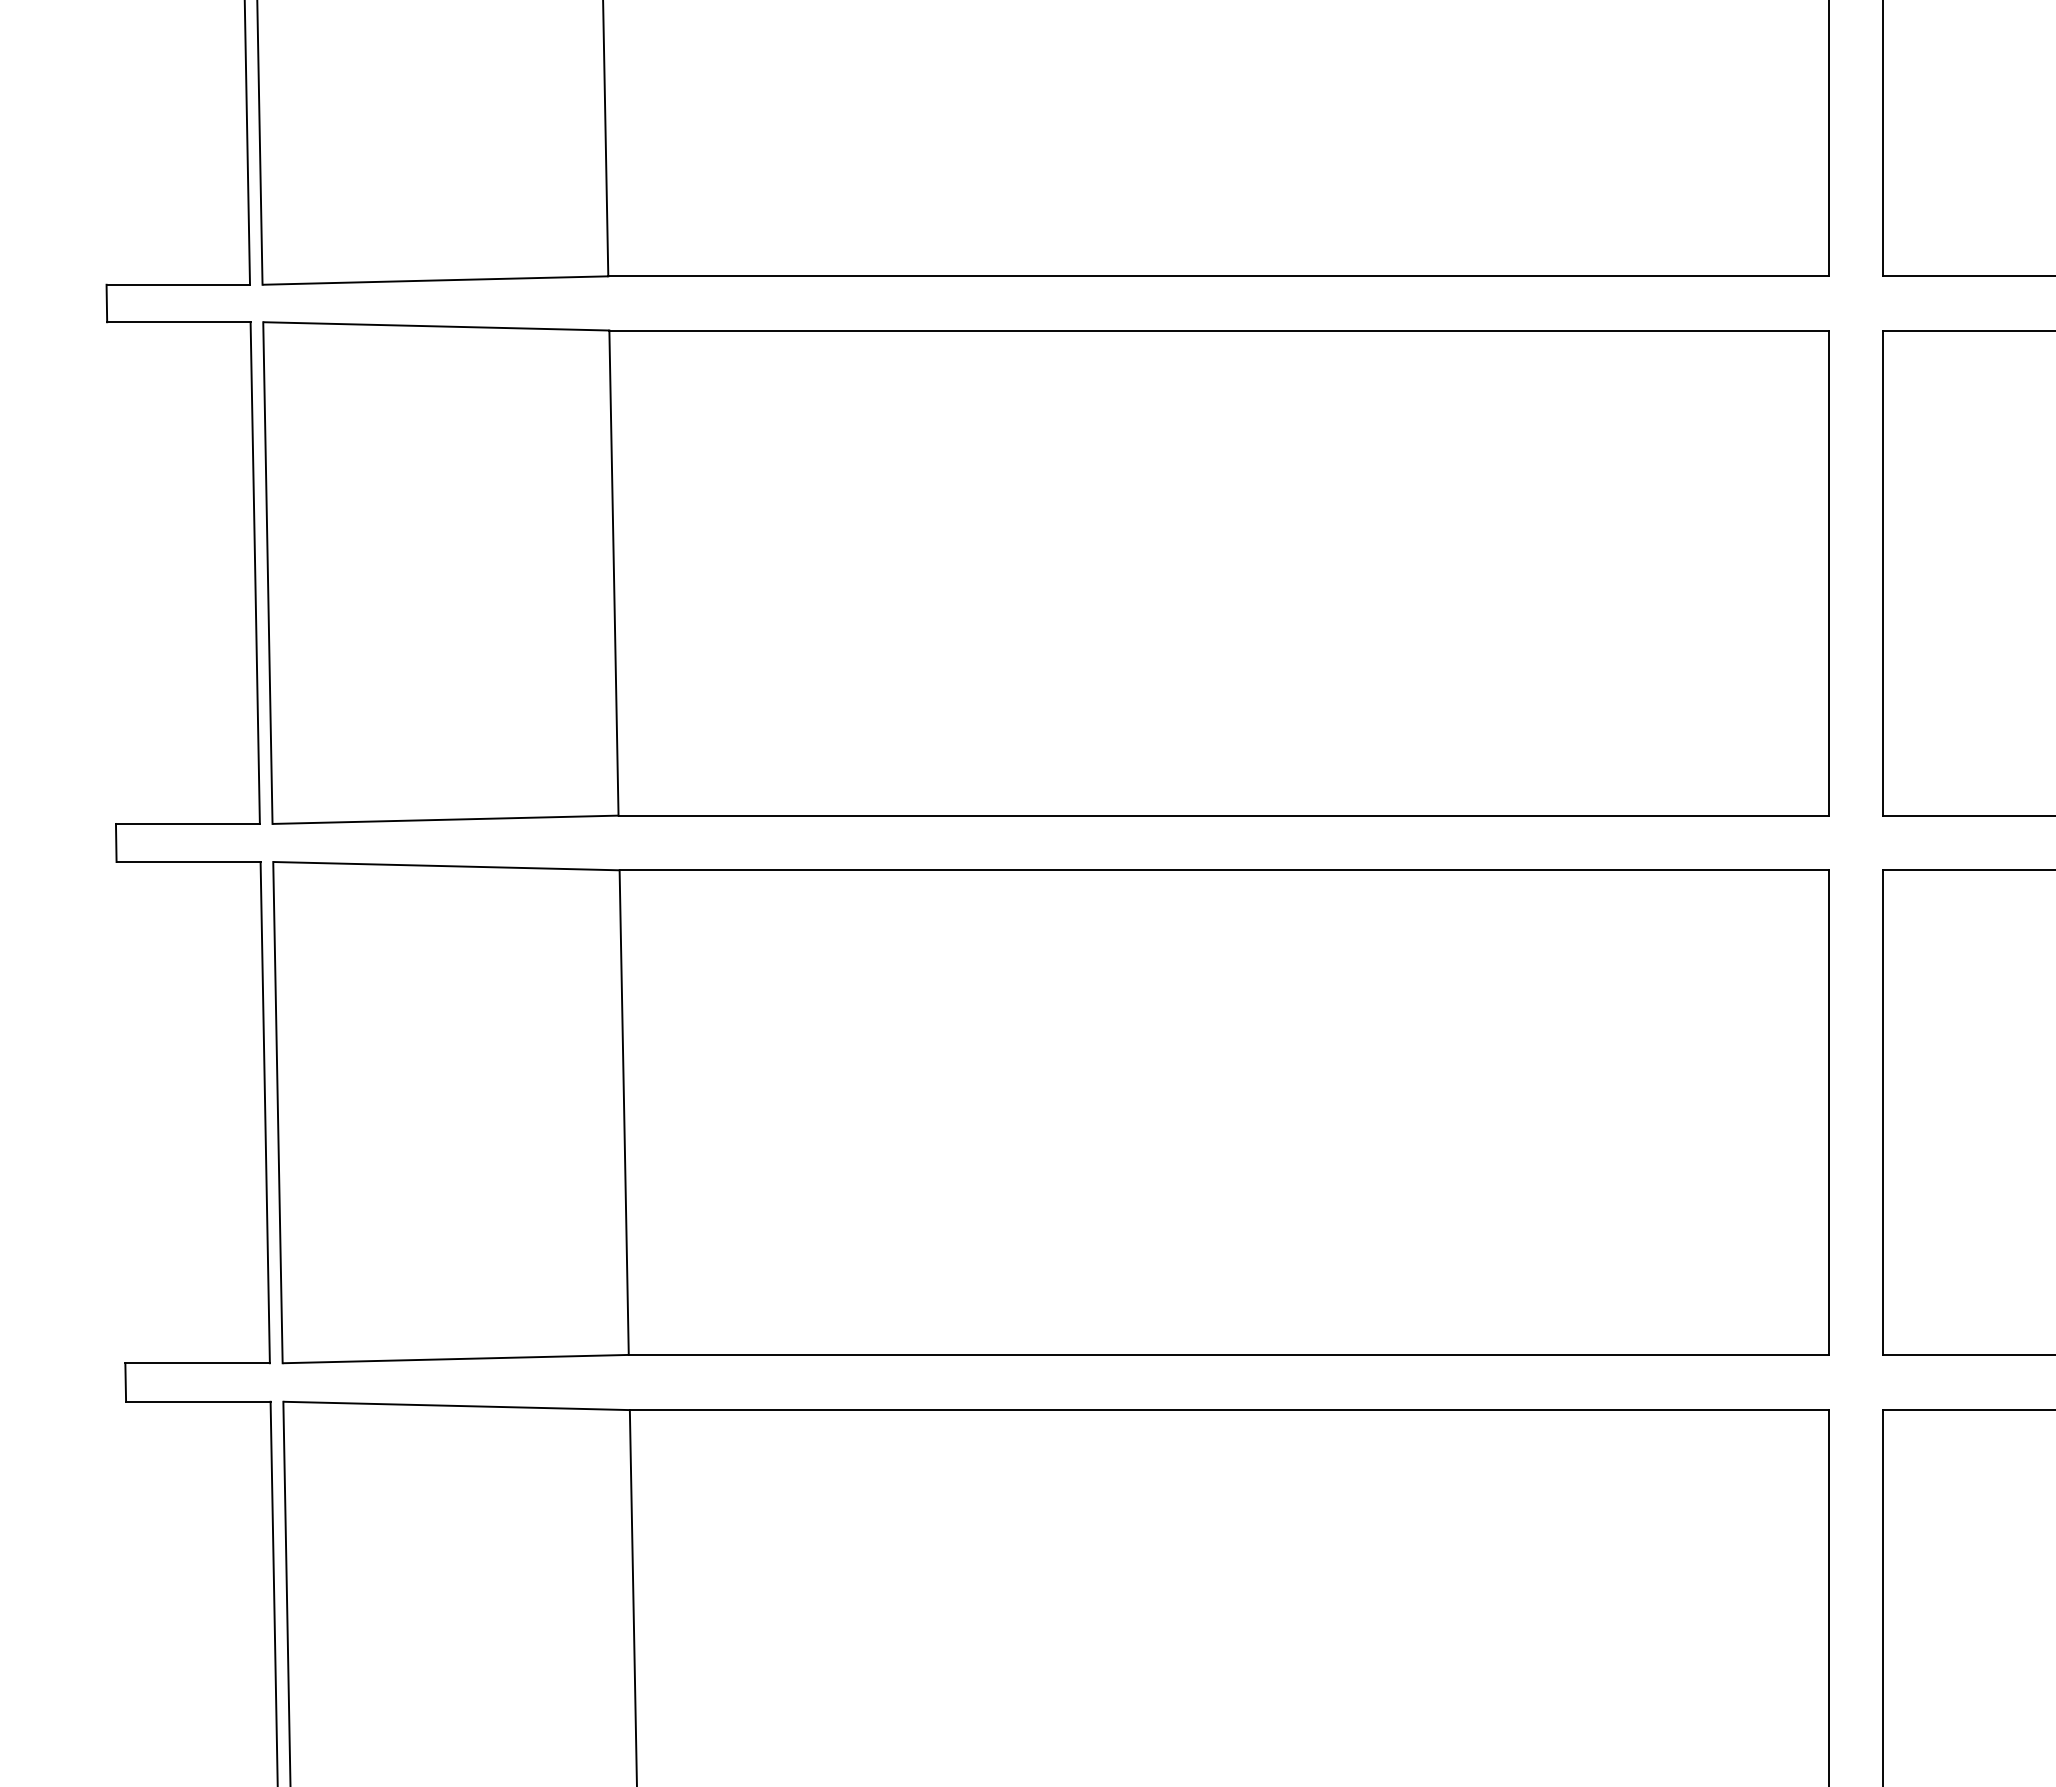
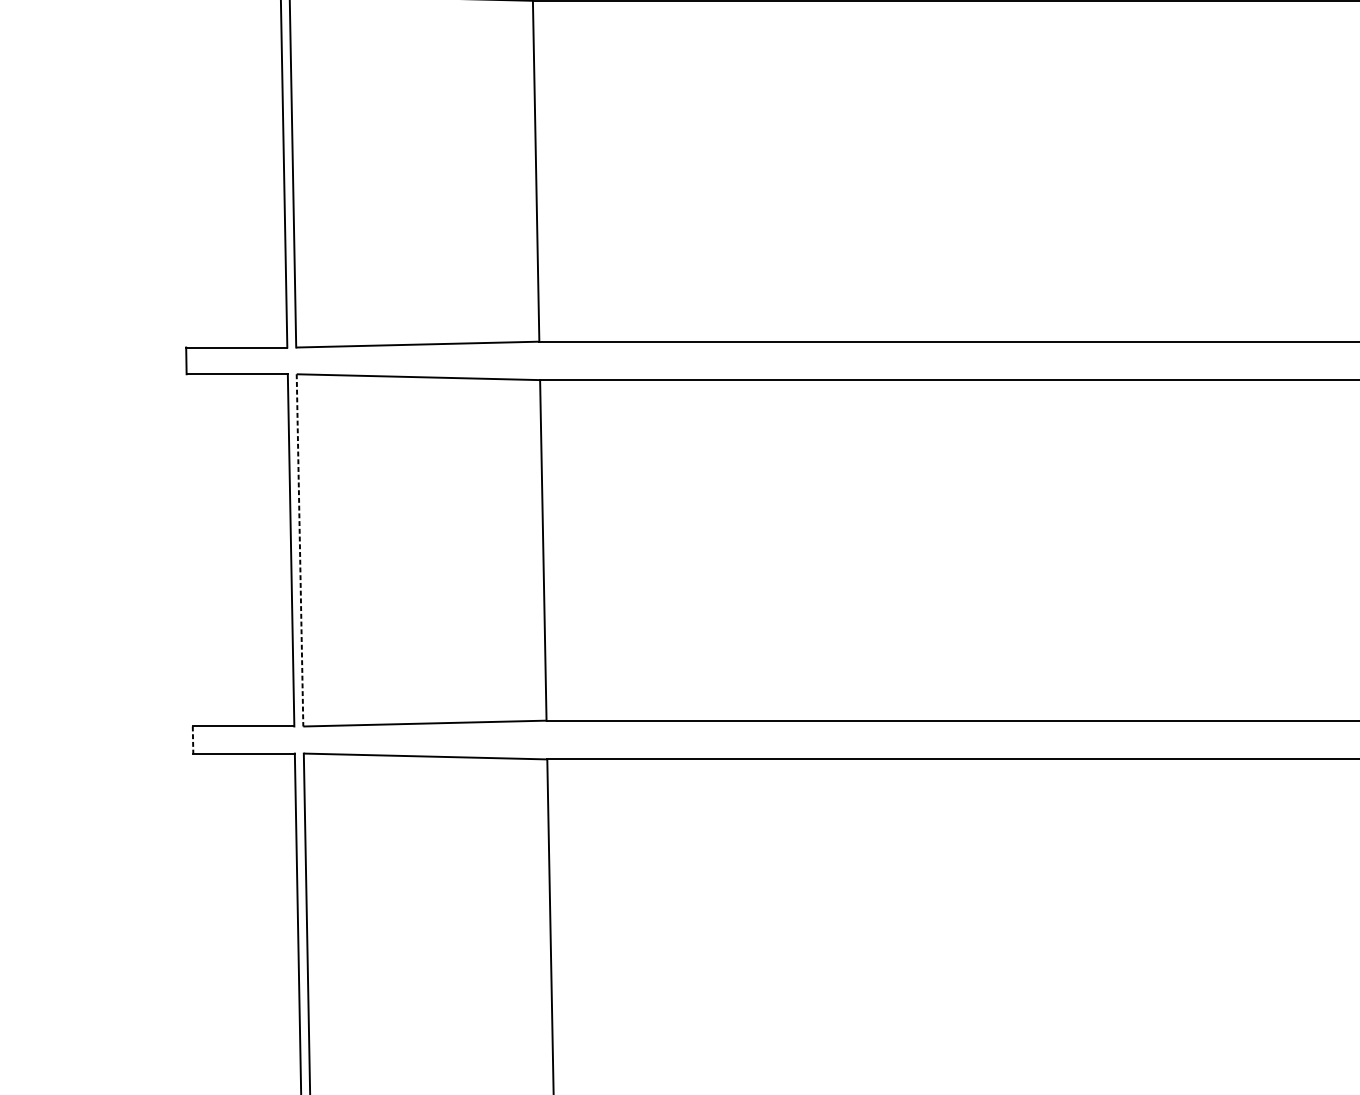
line: (277, 1112) -> (299, 550), solid -> dashed
line: (125, 1383) -> (192, 740), solid -> dashed

